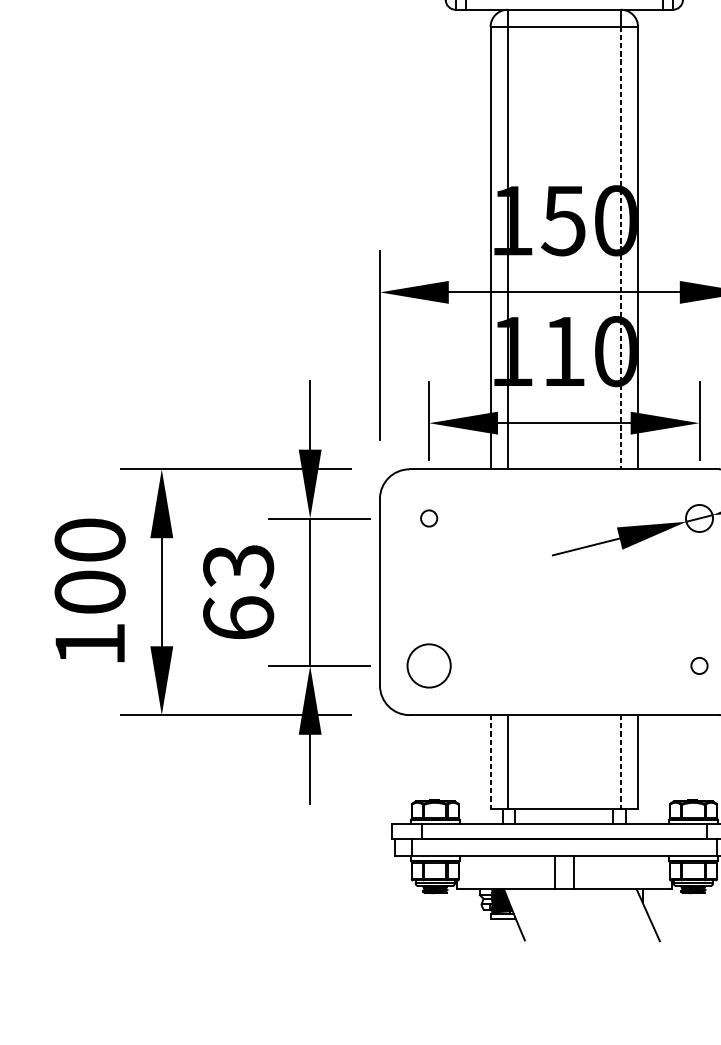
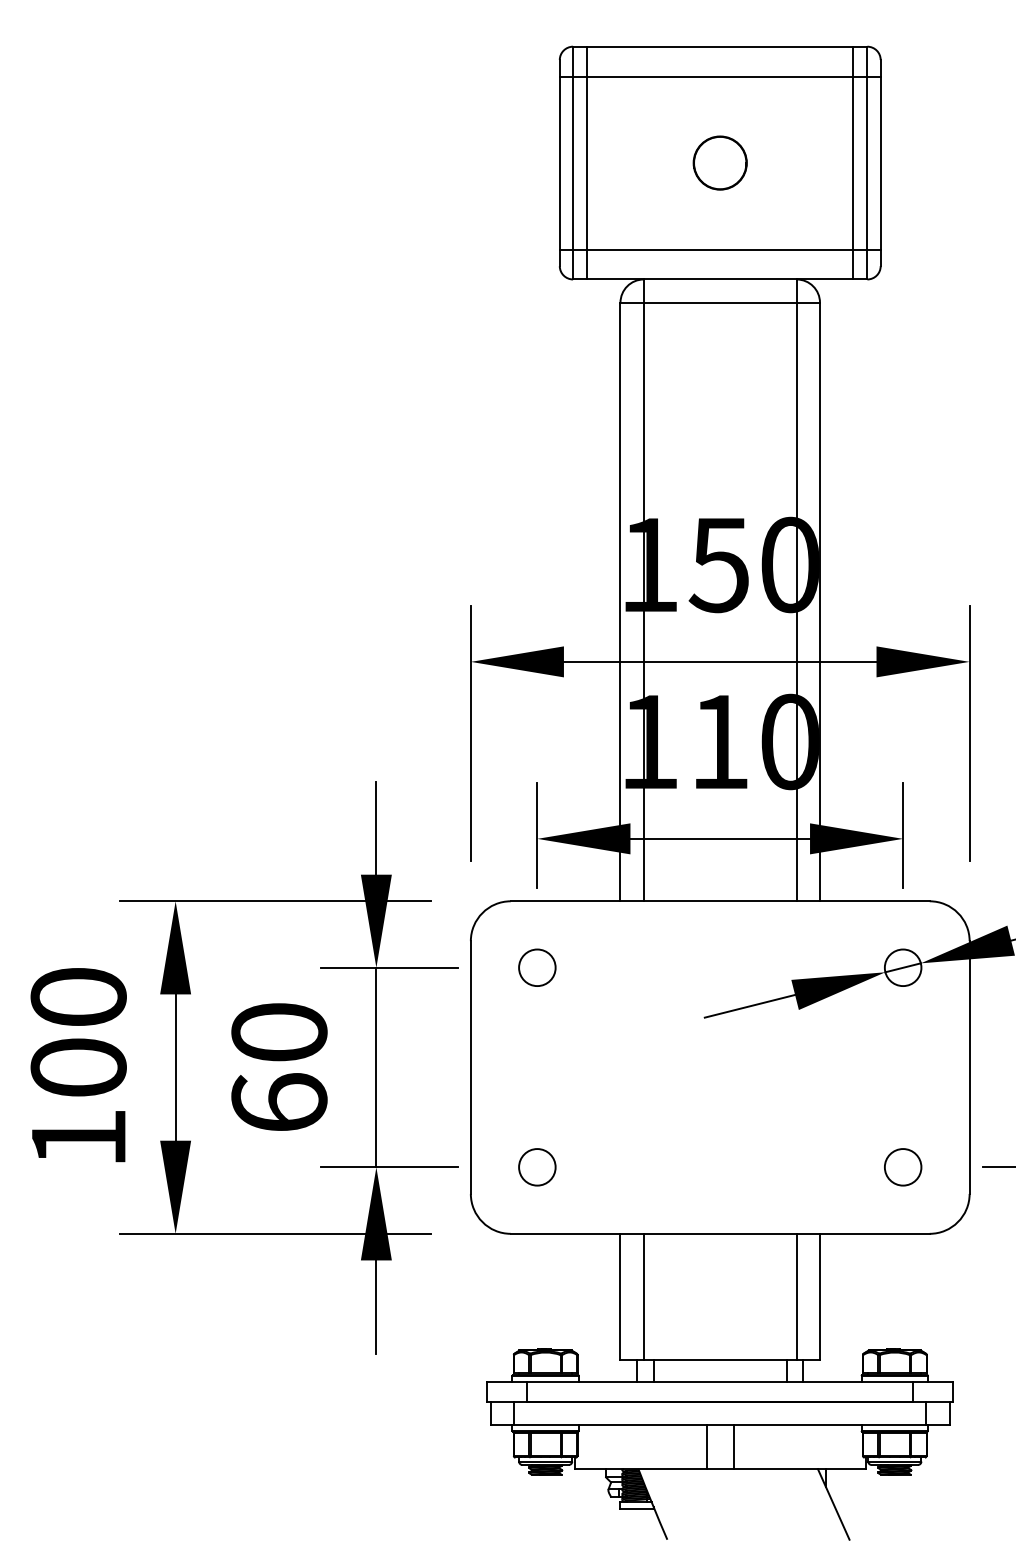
line: (620, 248) -> (796, 602), dashed -> solid
circle: (429, 518) -> (537, 967), size x1.67
text: (238, 567) -> (279, 1033), 63 -> 60
circle: (429, 666) -> (537, 1167), size x0.62
circle: (699, 666) -> (902, 1167), size x1.67
line: (490, 762) -> (620, 1297), dashed -> solid
line: (620, 762) -> (796, 1297), dashed -> solid

